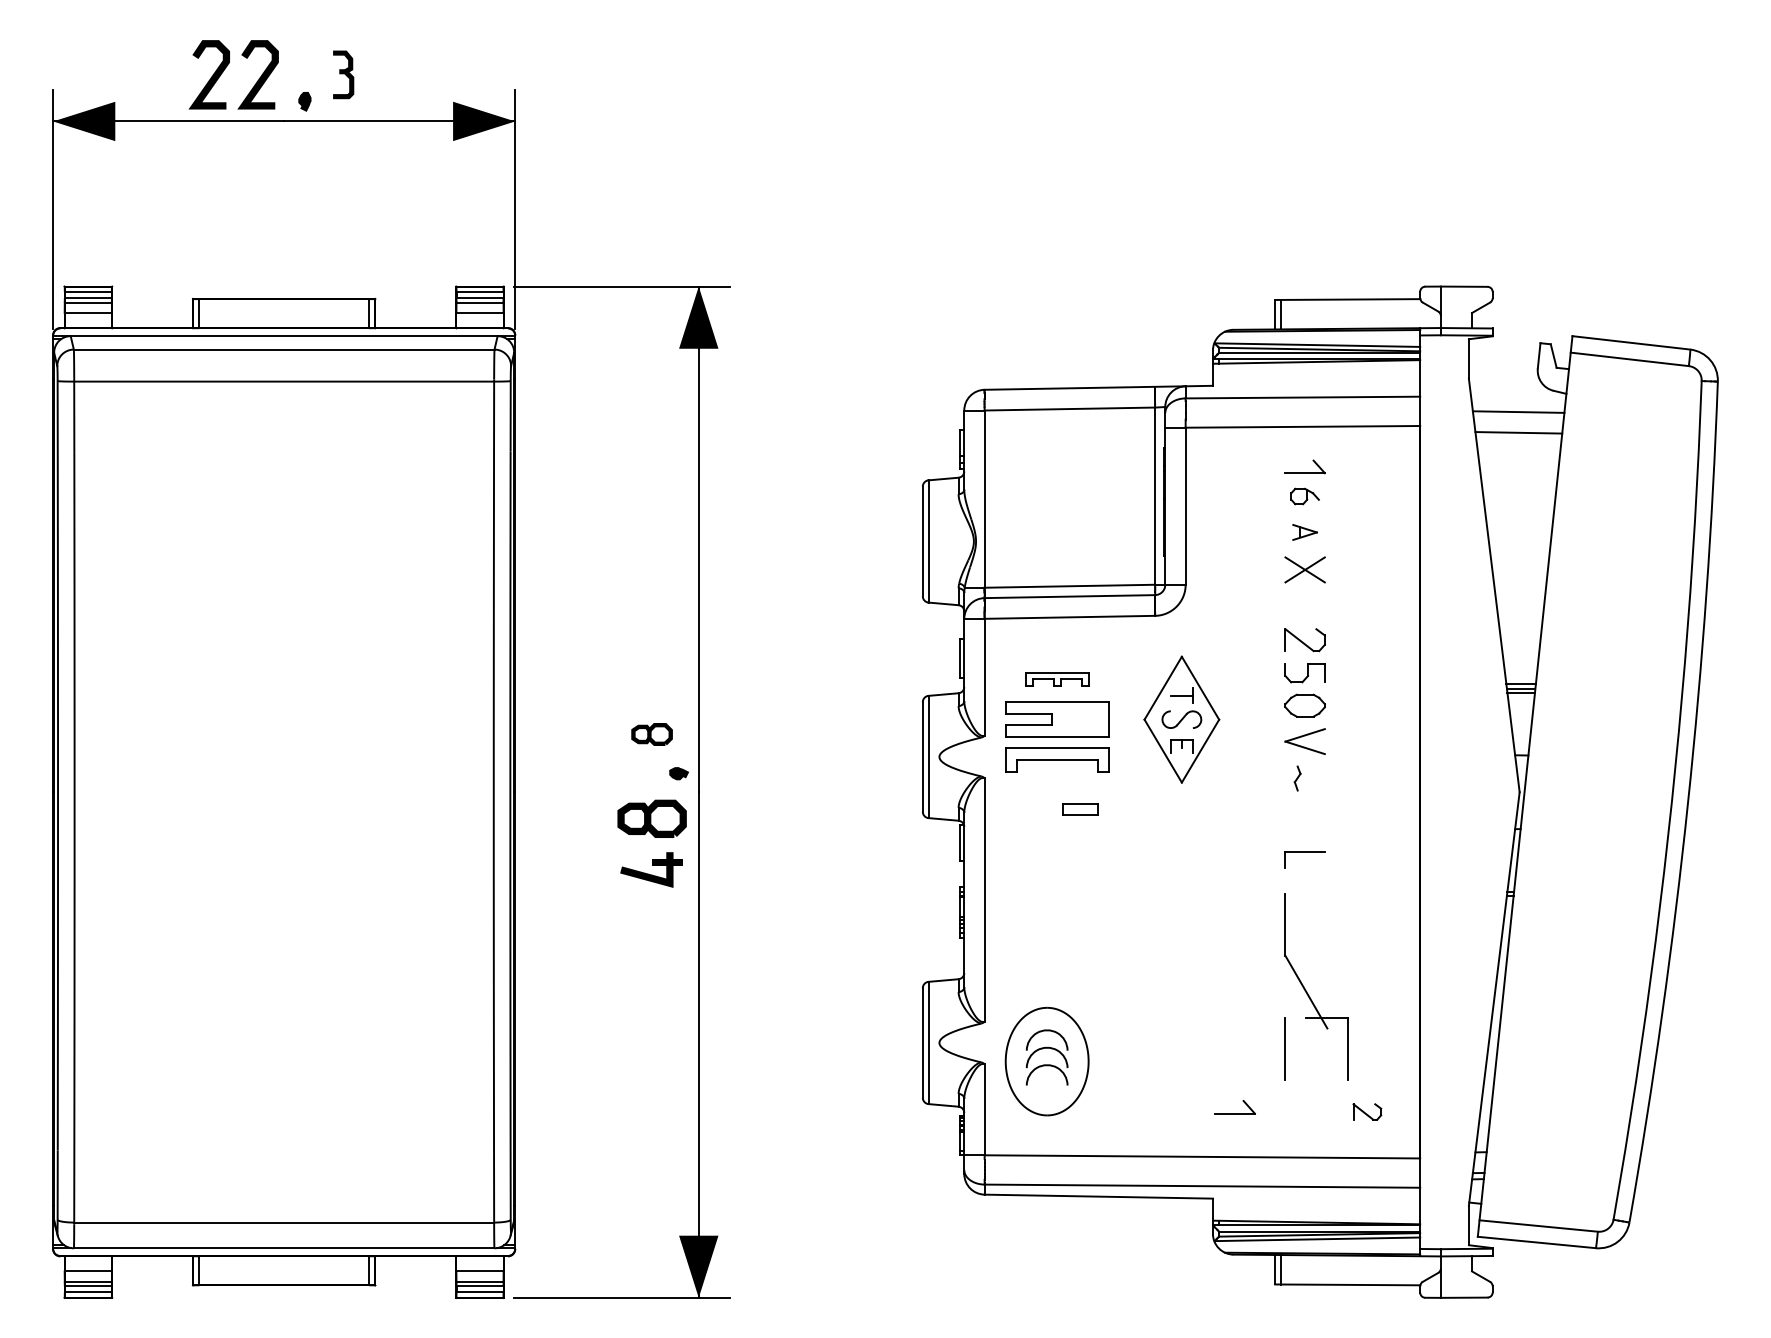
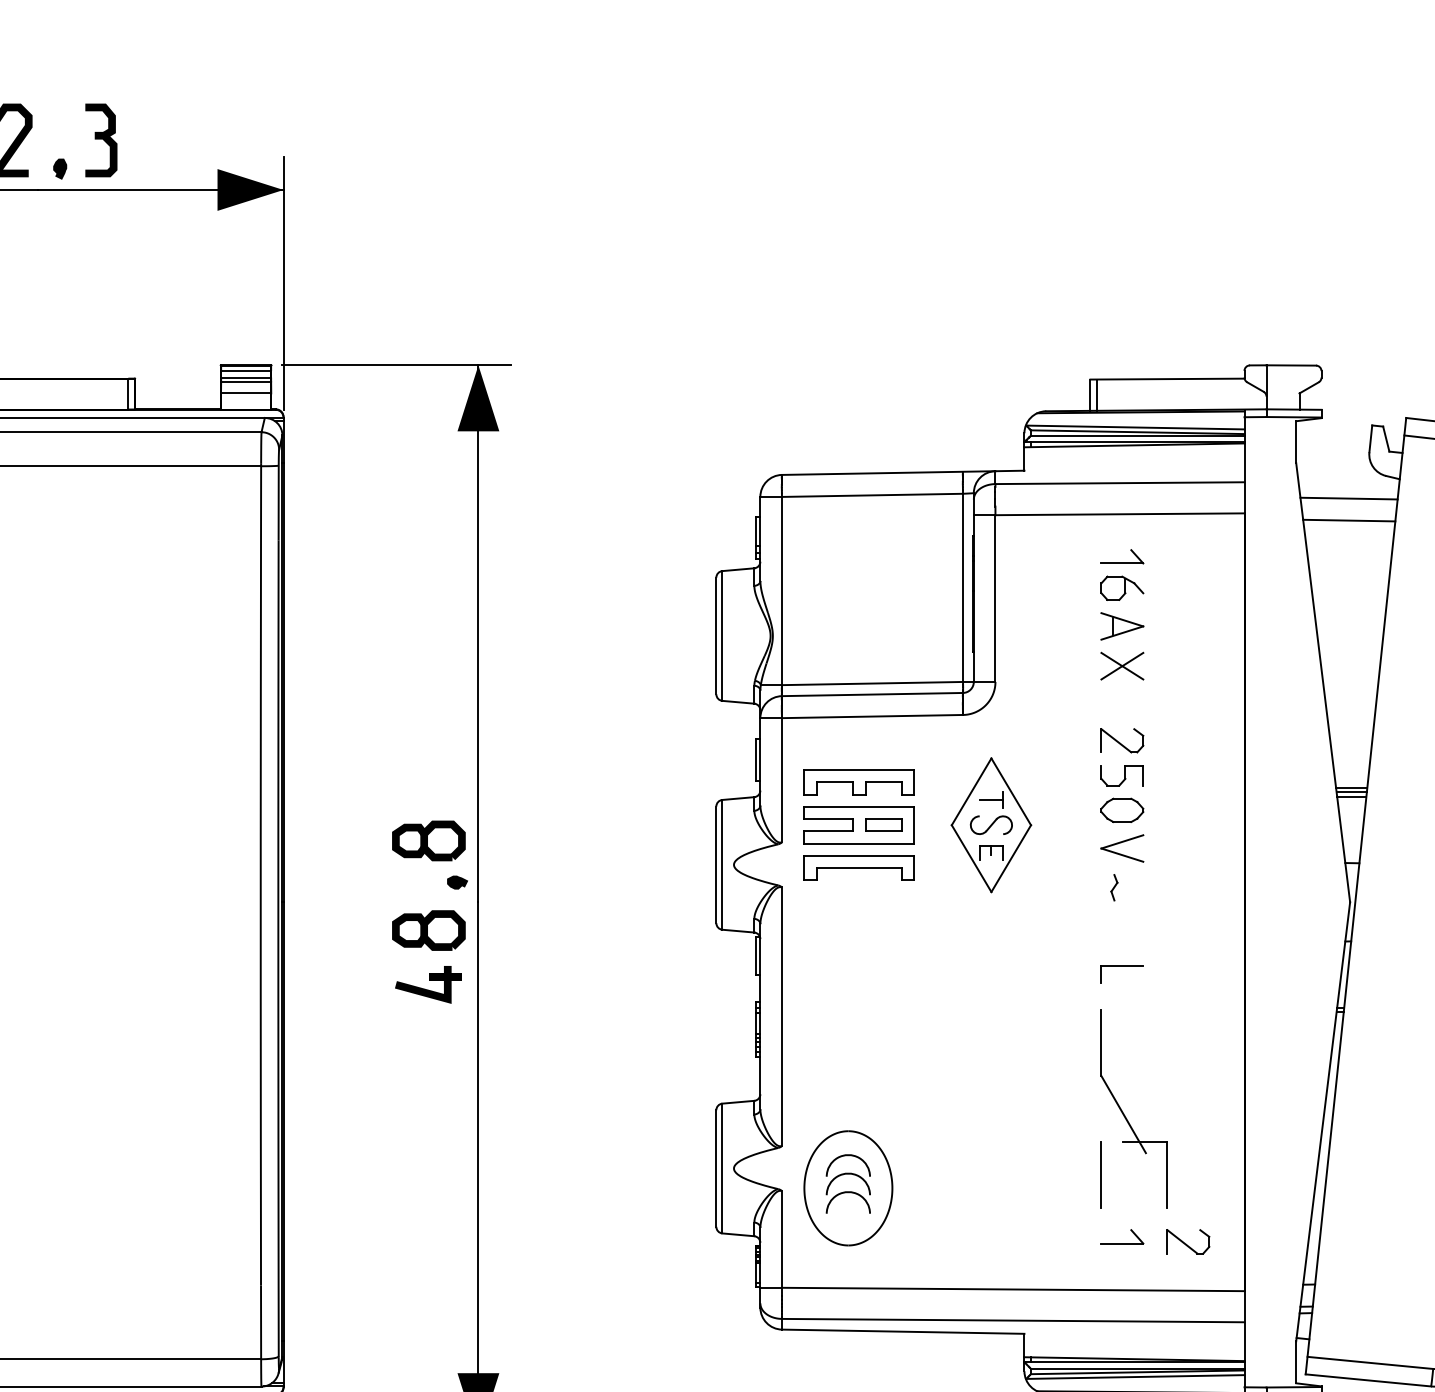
part: (343, 74) -> (101, 140), size x1.43
part: (1304, 496) -> (1121, 588), size x1.43
part: (1304, 532) -> (1121, 626), size x1.67
part: (1057, 679) -> (859, 782), size x1.67
part: (651, 734) -> (428, 840), size x1.67
part: (1080, 809) -> (883, 825), moved
part: (1367, 1111) -> (1188, 1241), size x1.43
part: (1234, 1113) -> (1121, 1243), moved

